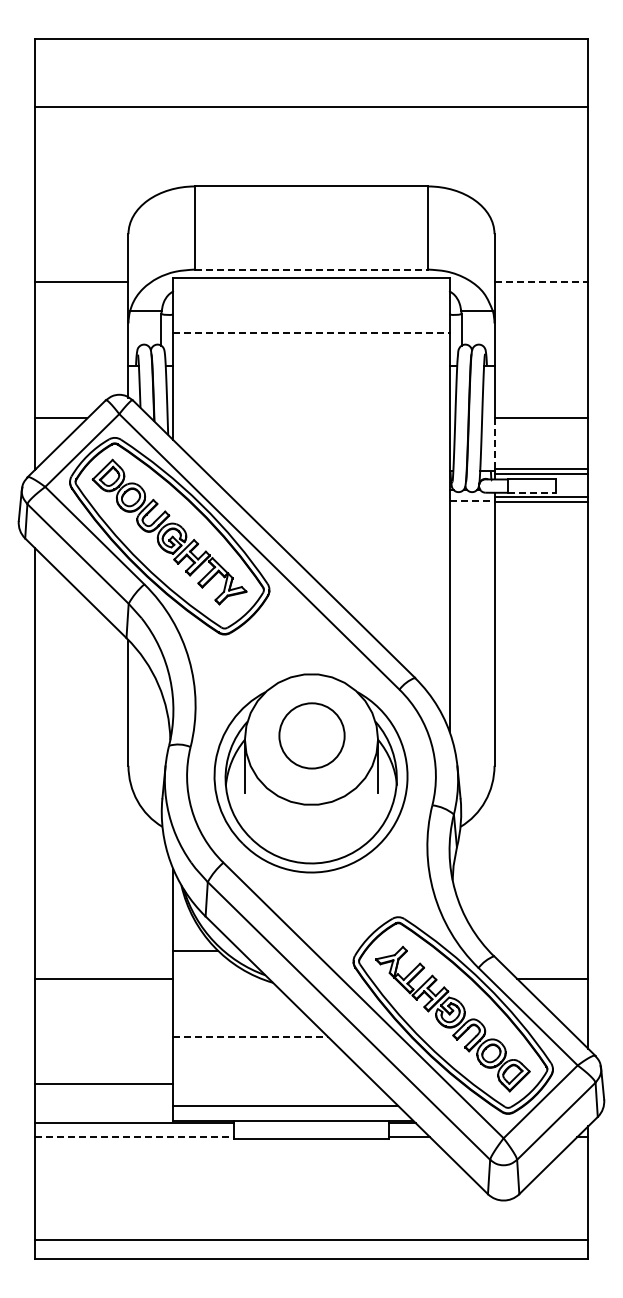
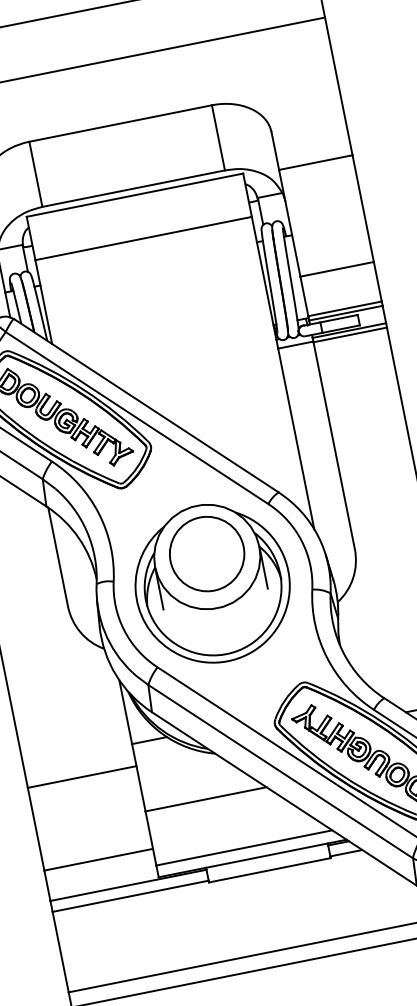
line: (312, 269) -> (134, 188), dashed -> solid
line: (541, 282) -> (315, 162), dashed -> solid
line: (311, 333) -> (143, 238), dashed -> solid
line: (494, 444) -> (304, 297), dashed -> solid
line: (531, 492) -> (341, 328), dashed -> solid
line: (472, 501) -> (296, 345), dashed -> solid
circle: (311, 735) -> (206, 553), size x1.43
line: (251, 1036) -> (206, 799), dashed -> solid
line: (134, 1137) -> (130, 896), dashed -> solid

